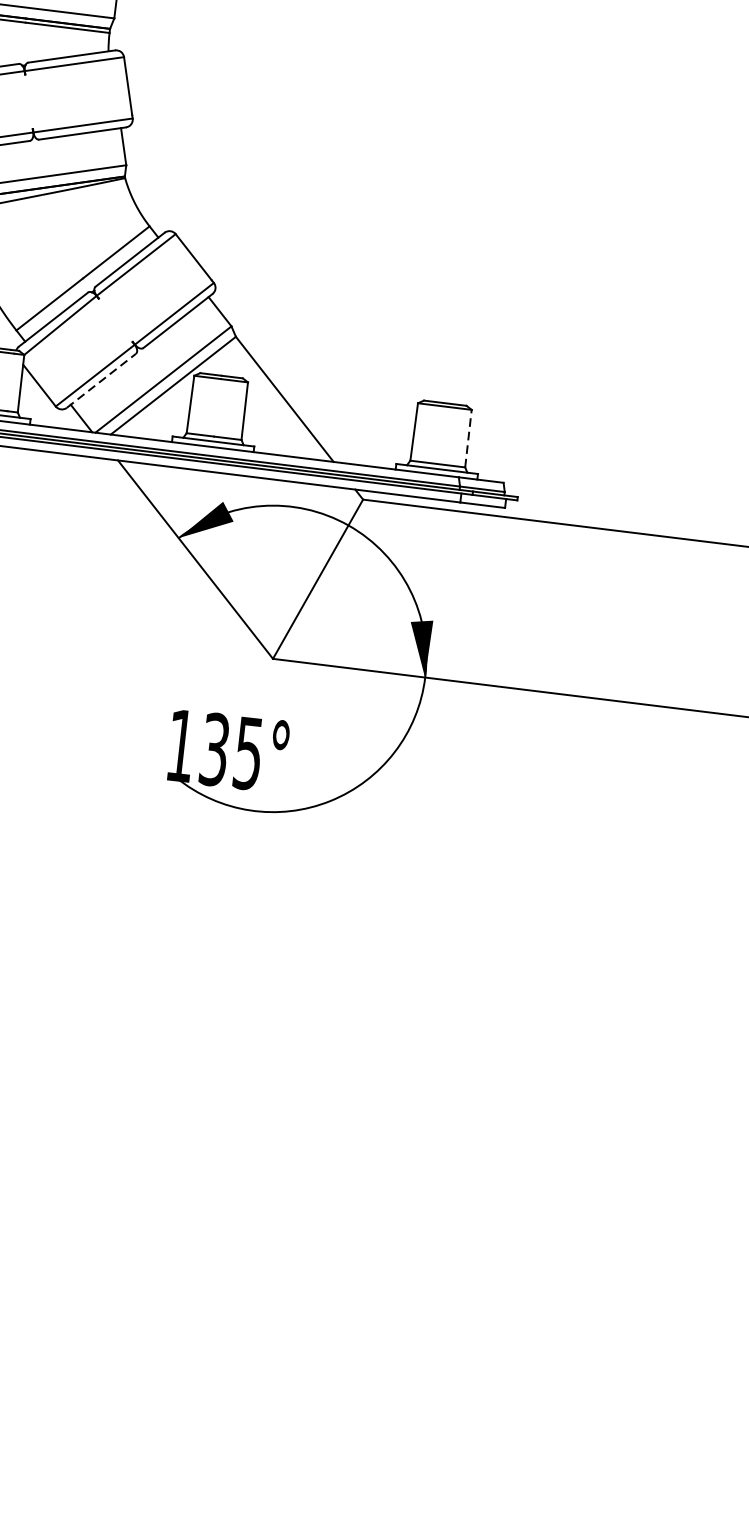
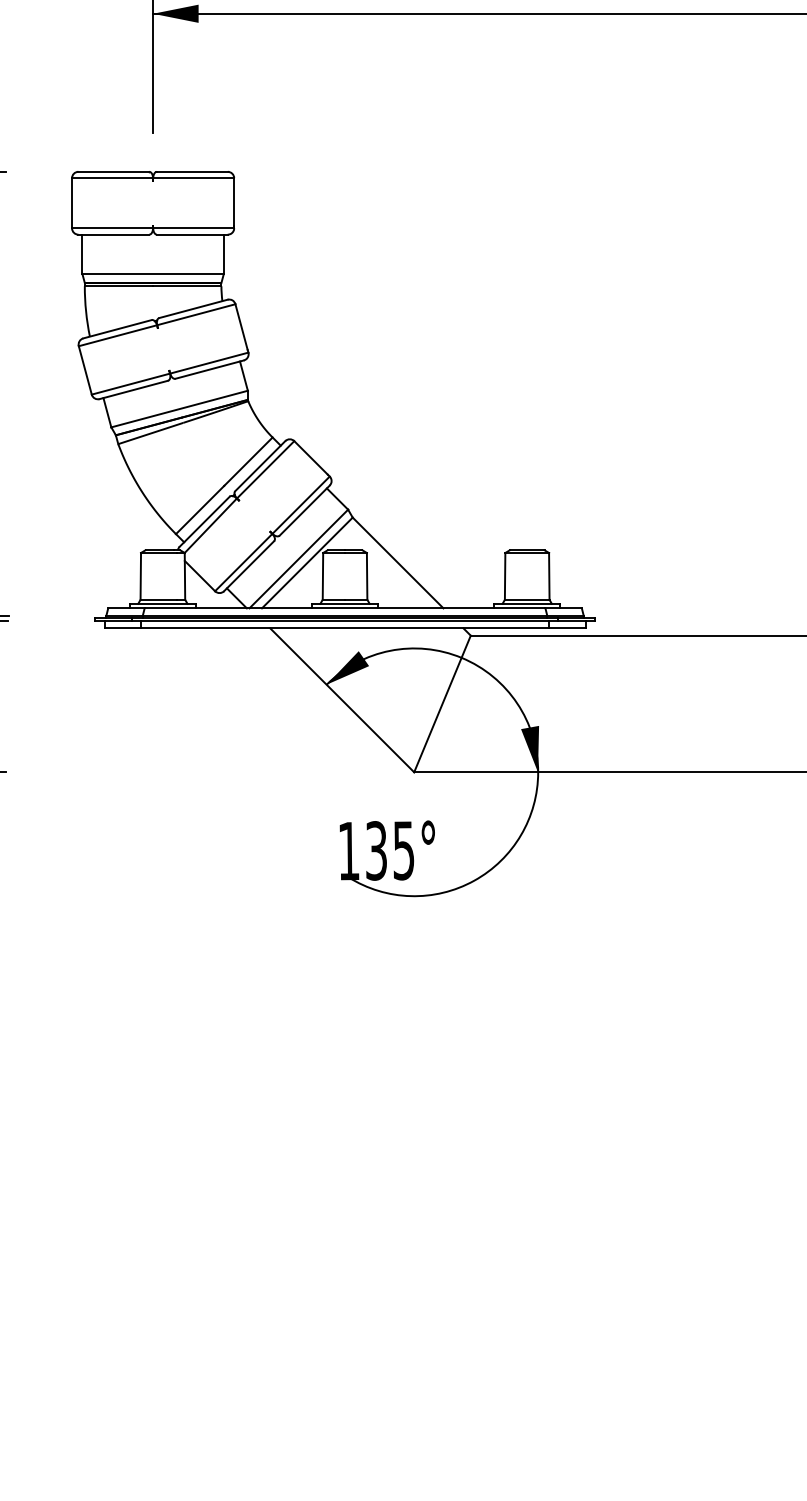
line: (101, 380) -> (249, 565), dashed -> solid
line: (468, 437) -> (549, 575), dashed -> solid

